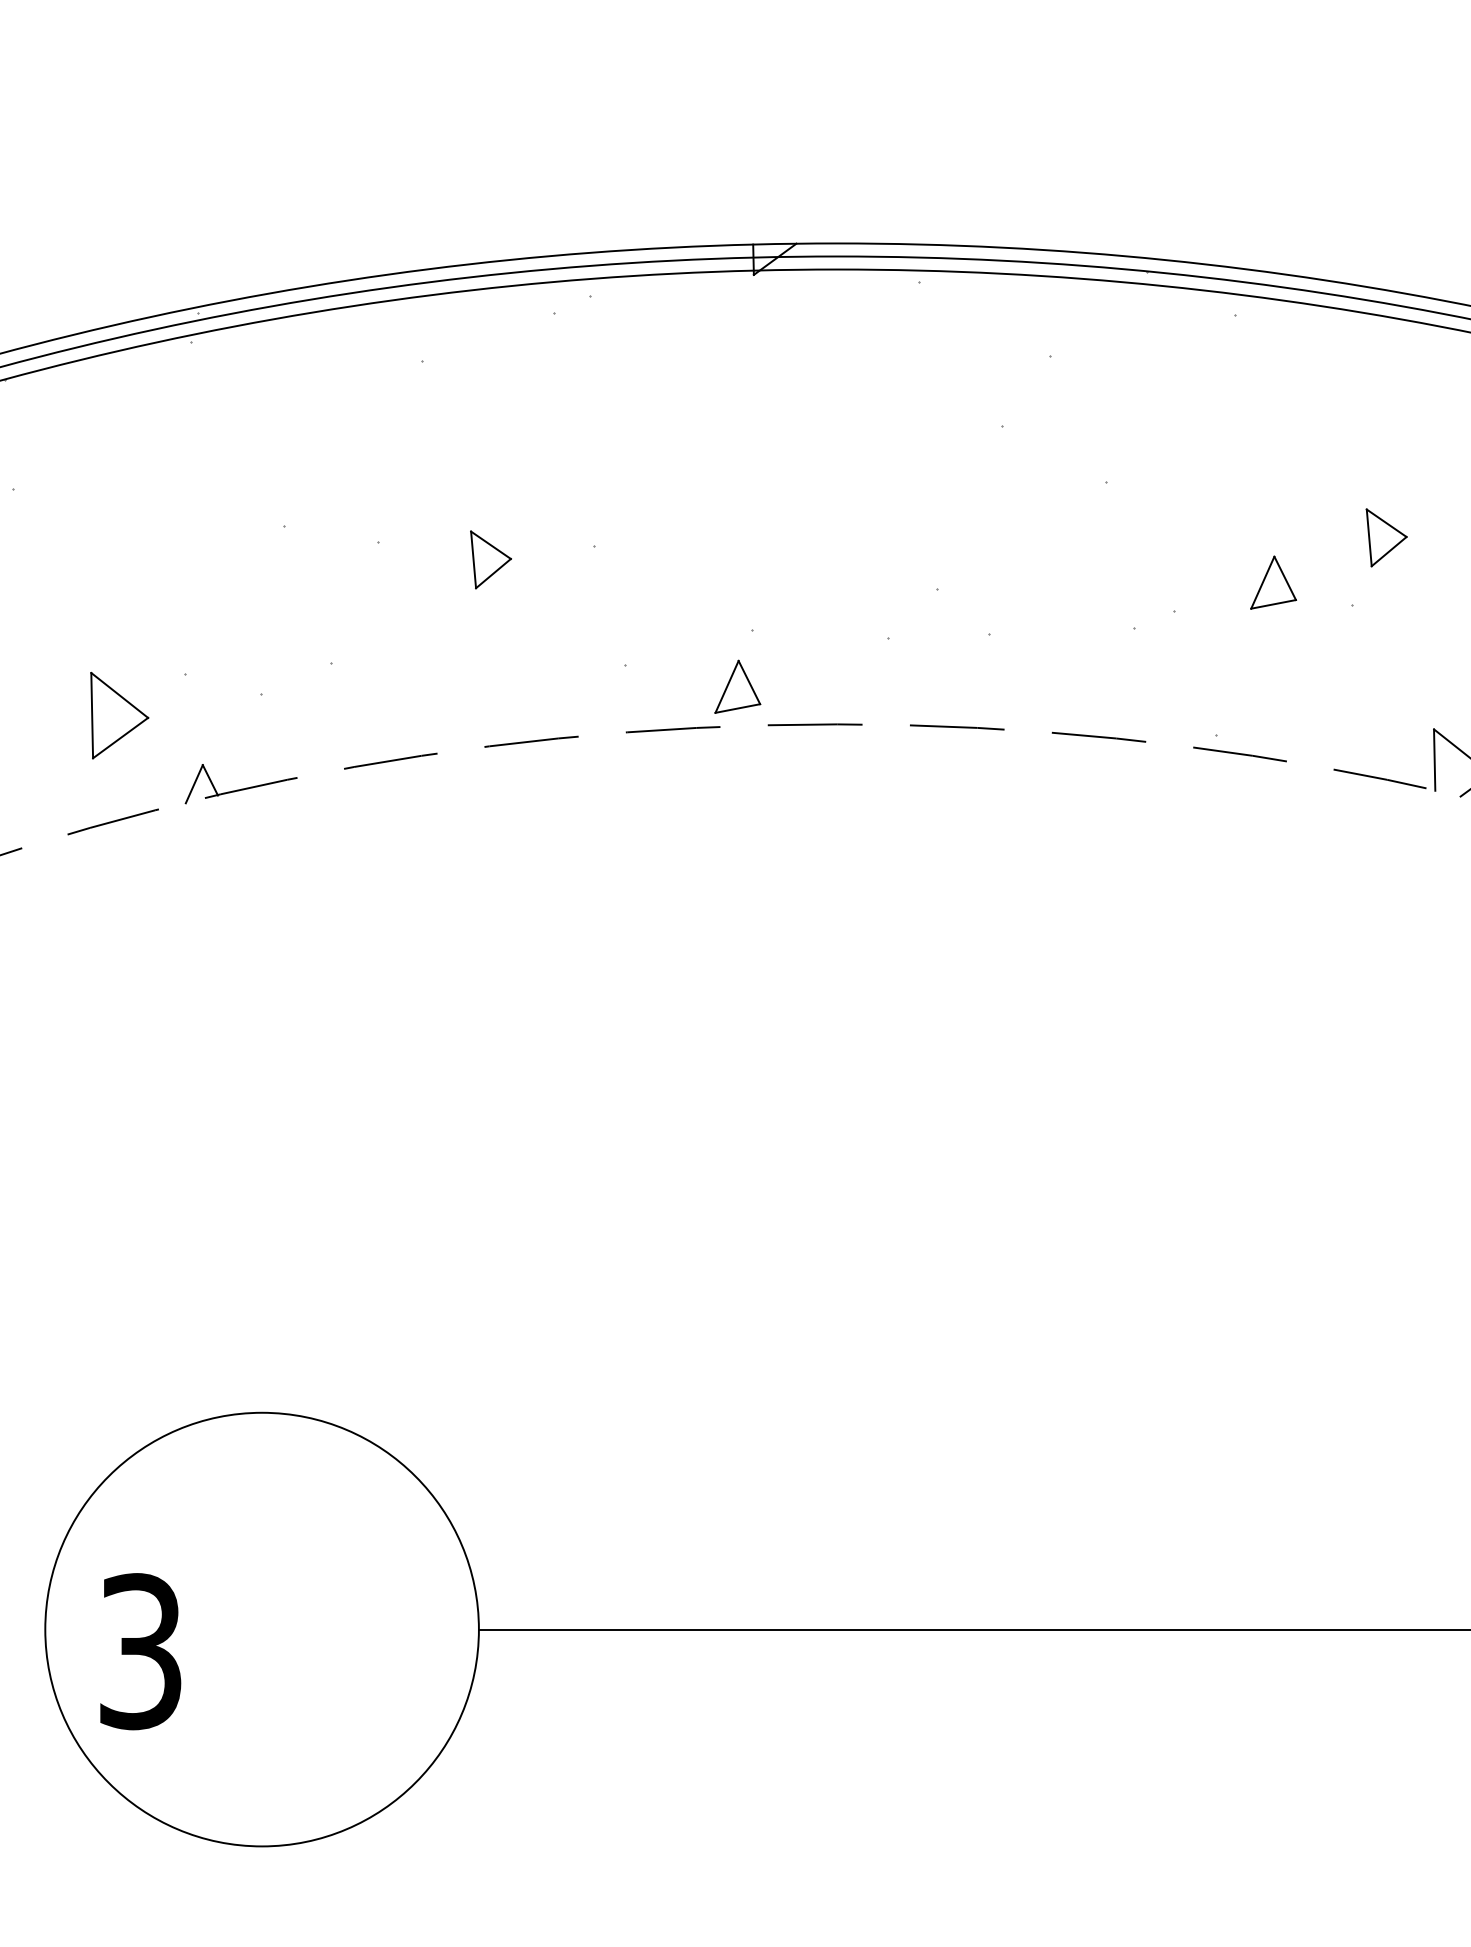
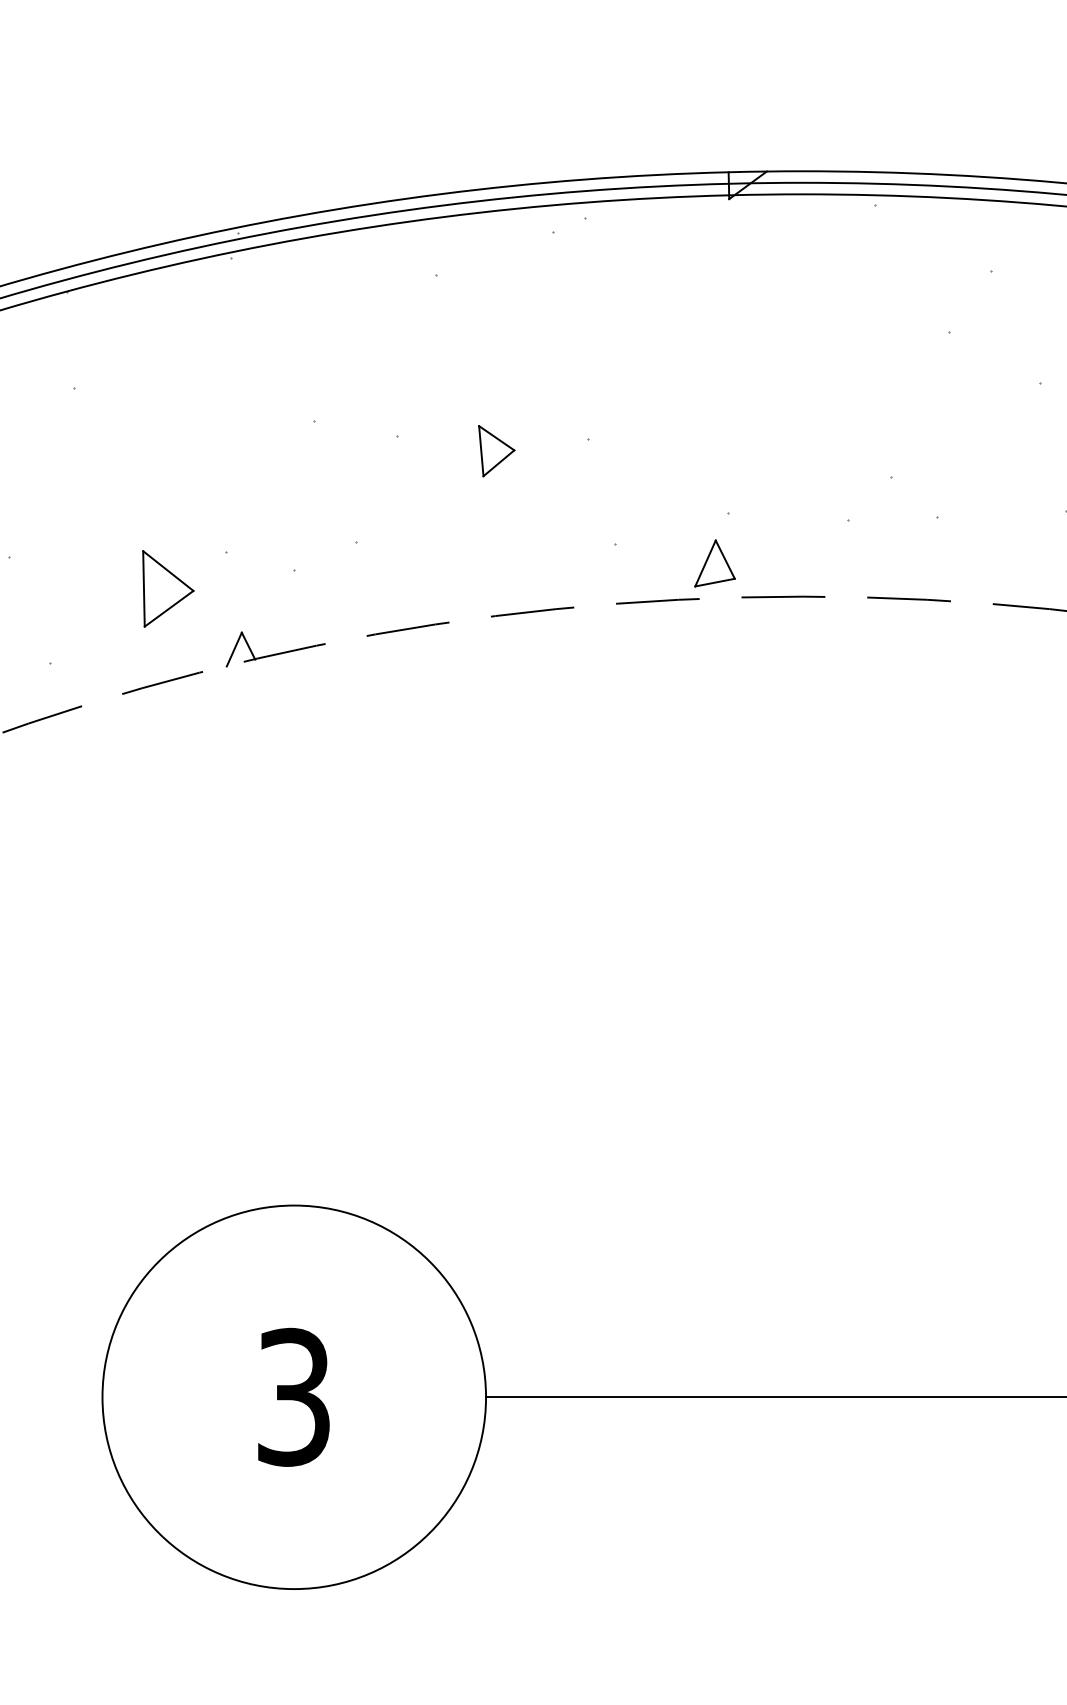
text: (140, 1651) -> (293, 1397), moved

